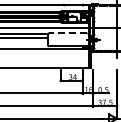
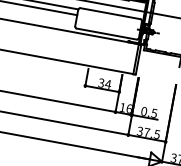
line: (67, 33) -> (109, 13), dashed -> solid

